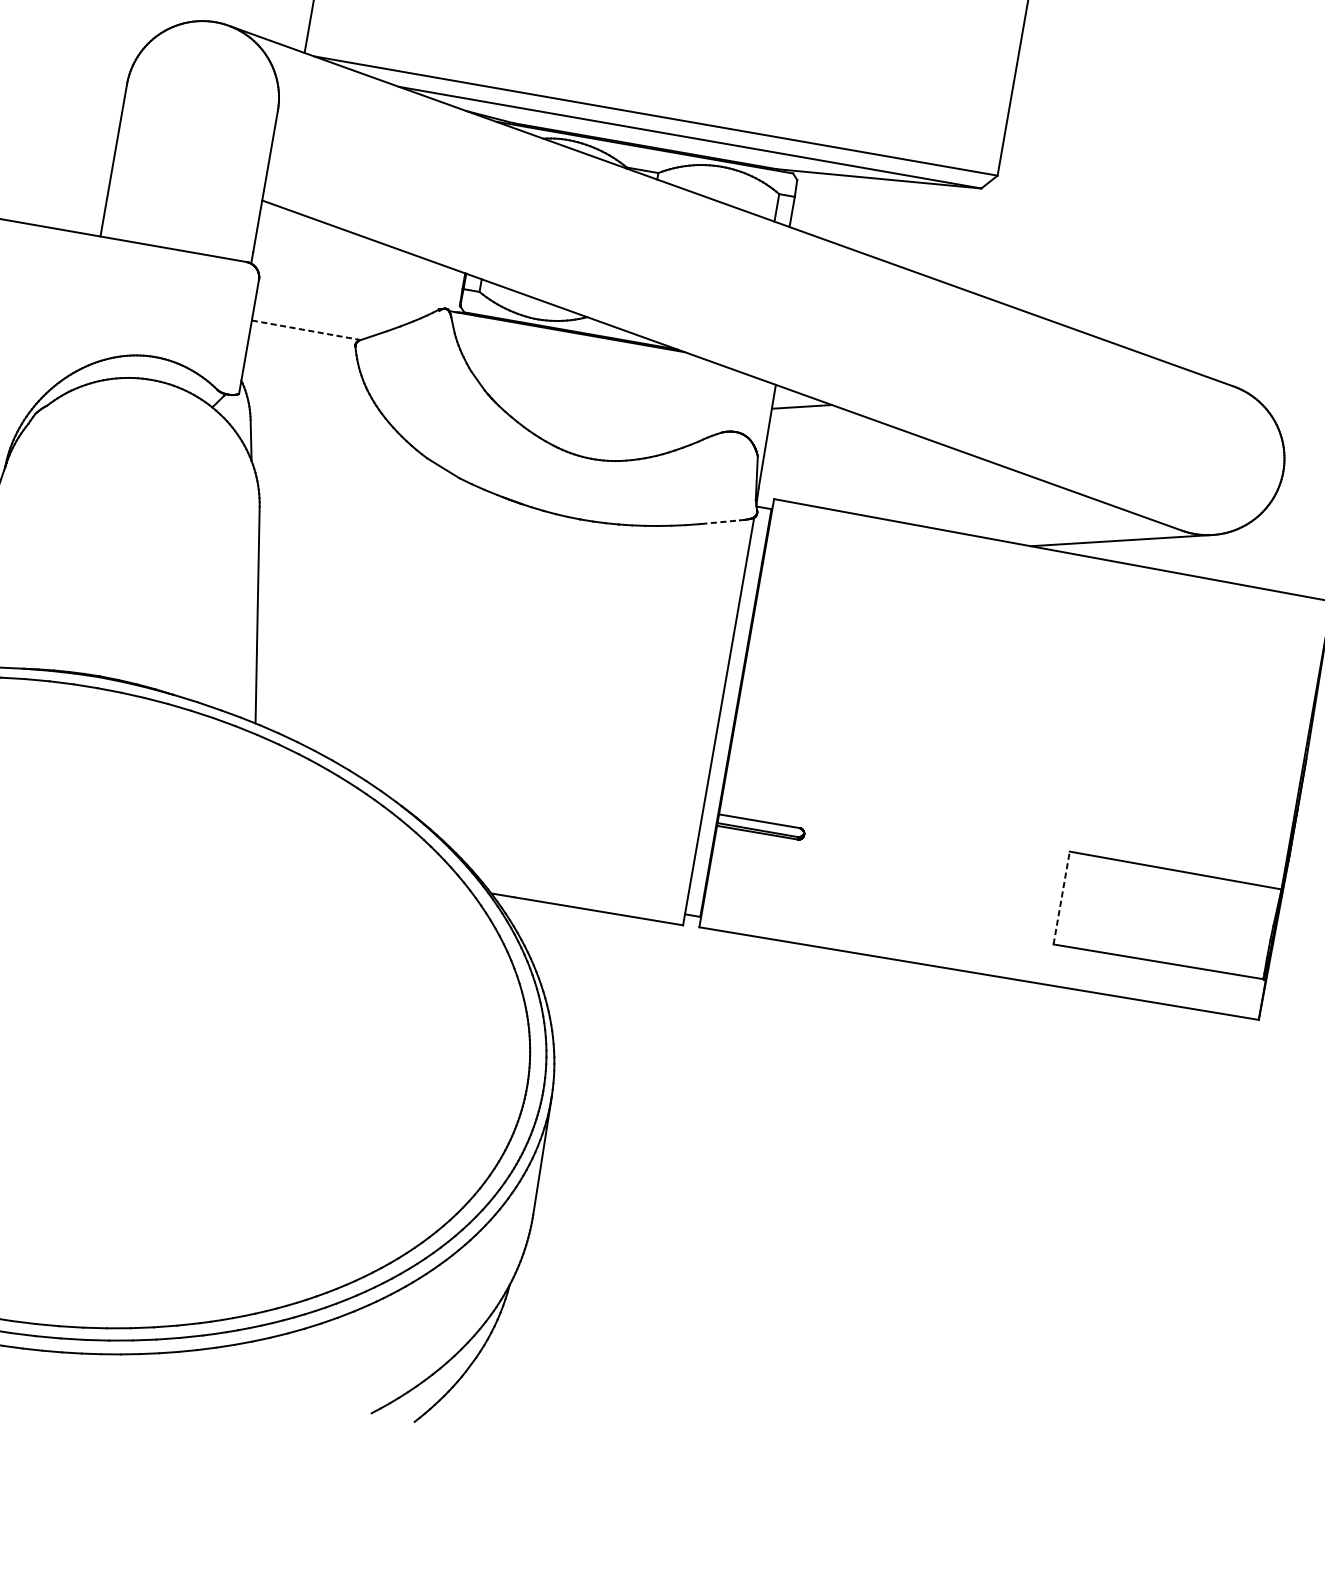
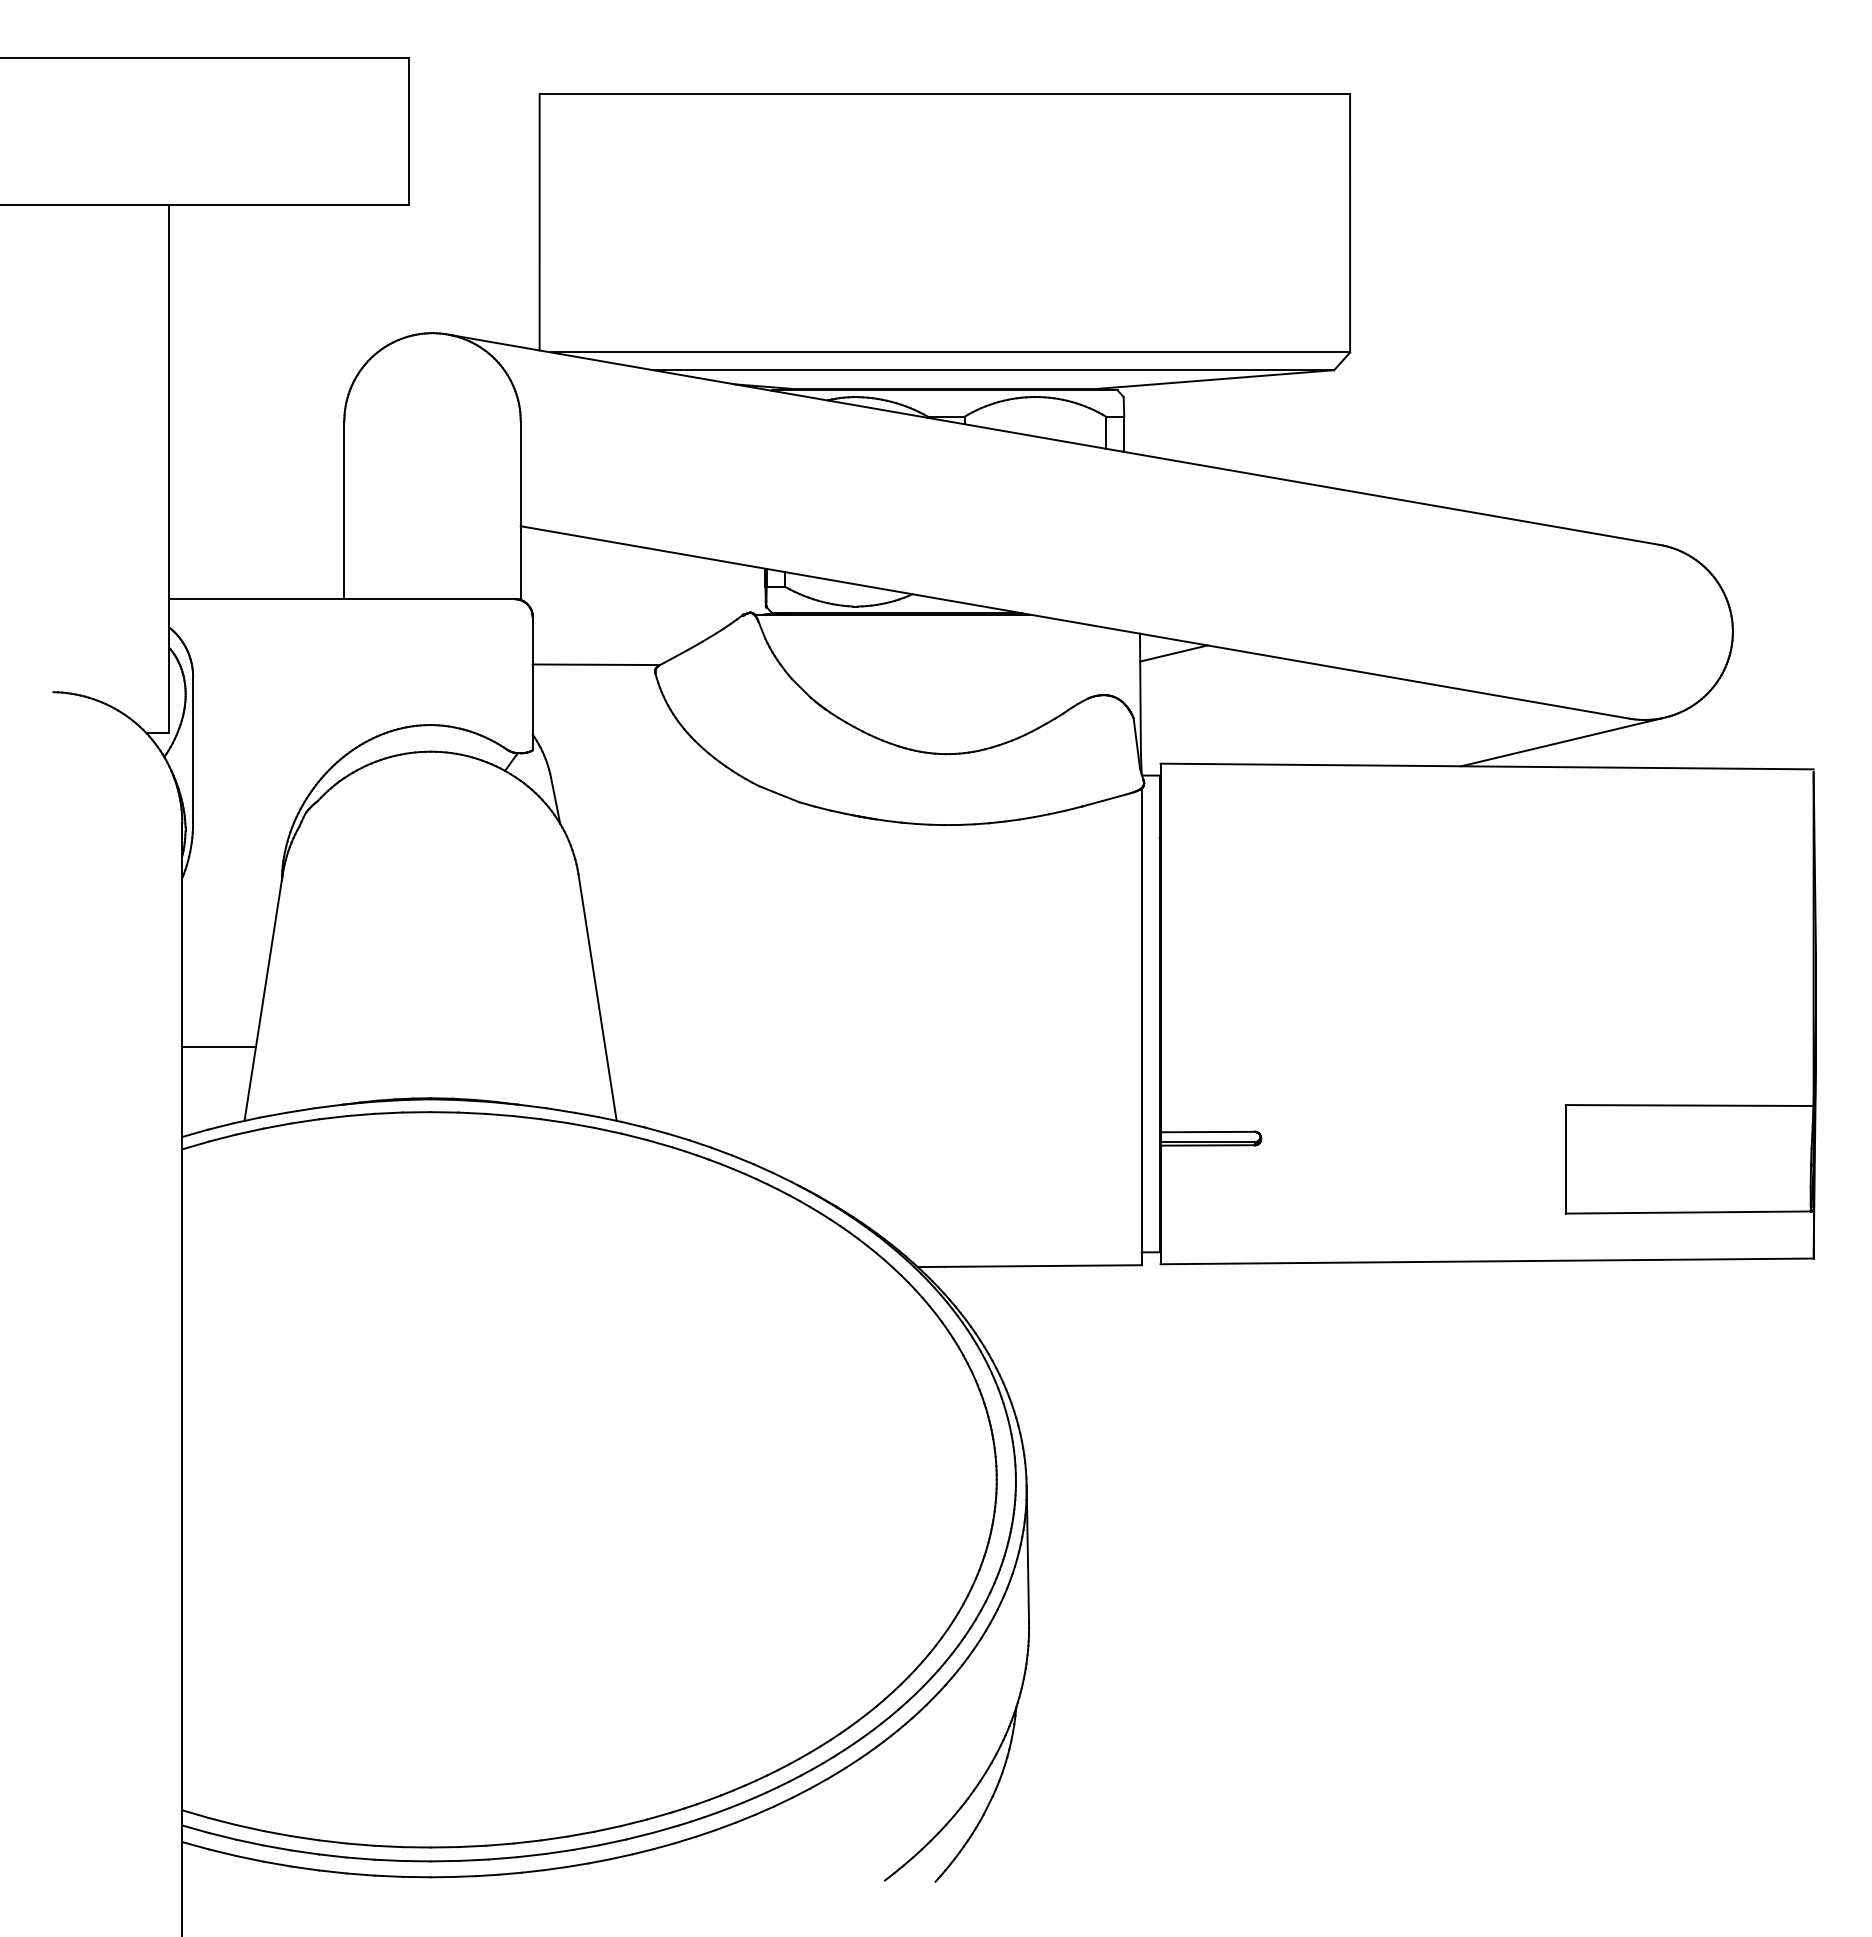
line: (306, 330) -> (596, 664), dashed -> solid
line: (720, 522) -> (1104, 800), dashed -> solid
line: (1061, 897) -> (1565, 1158), dashed -> solid

